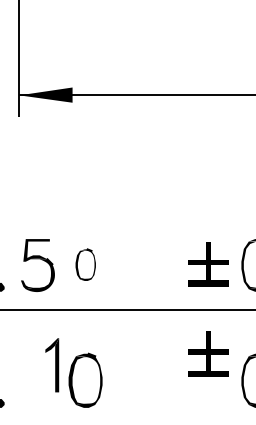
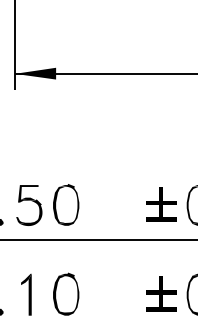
part: (85, 264) -> (66, 204), size x1.67
part: (208, 353) -> (161, 293), moved
part: (52, 365) -> (26, 294), moved

